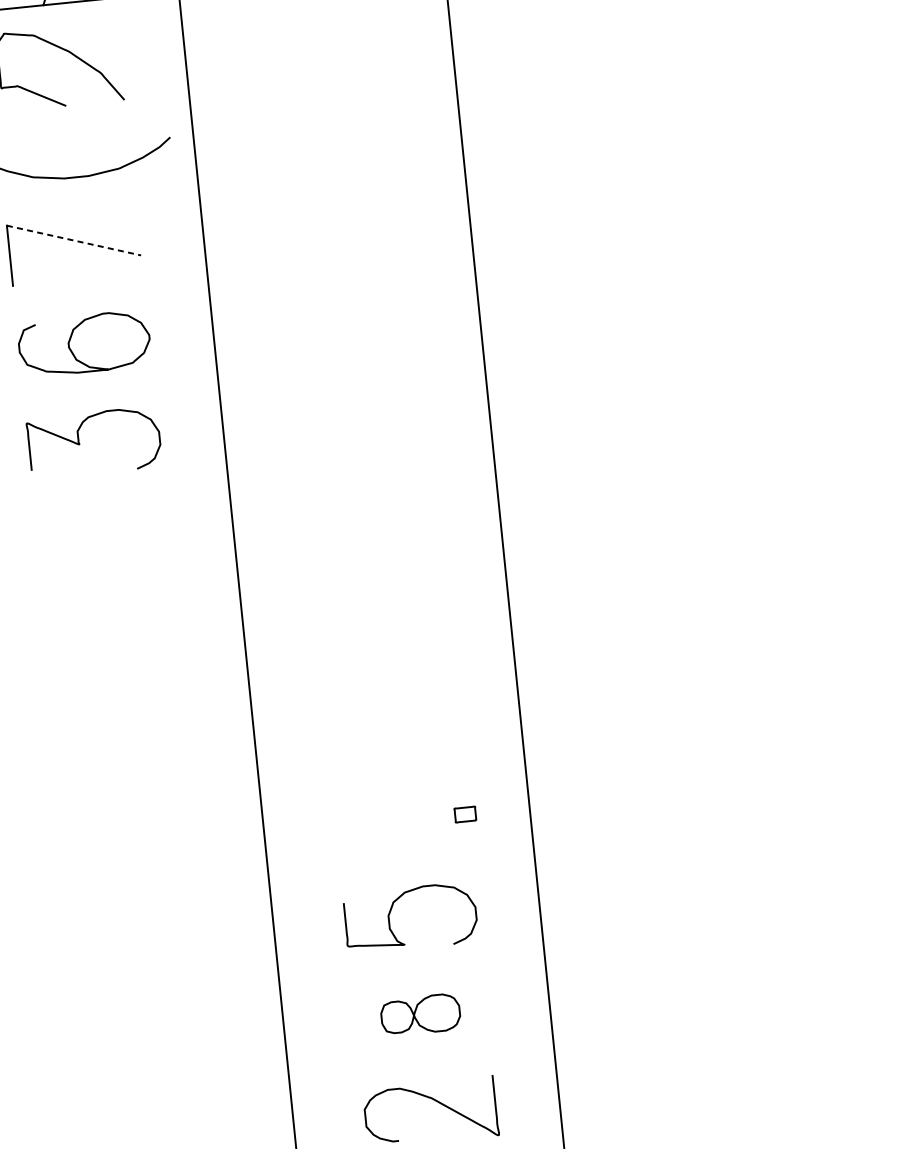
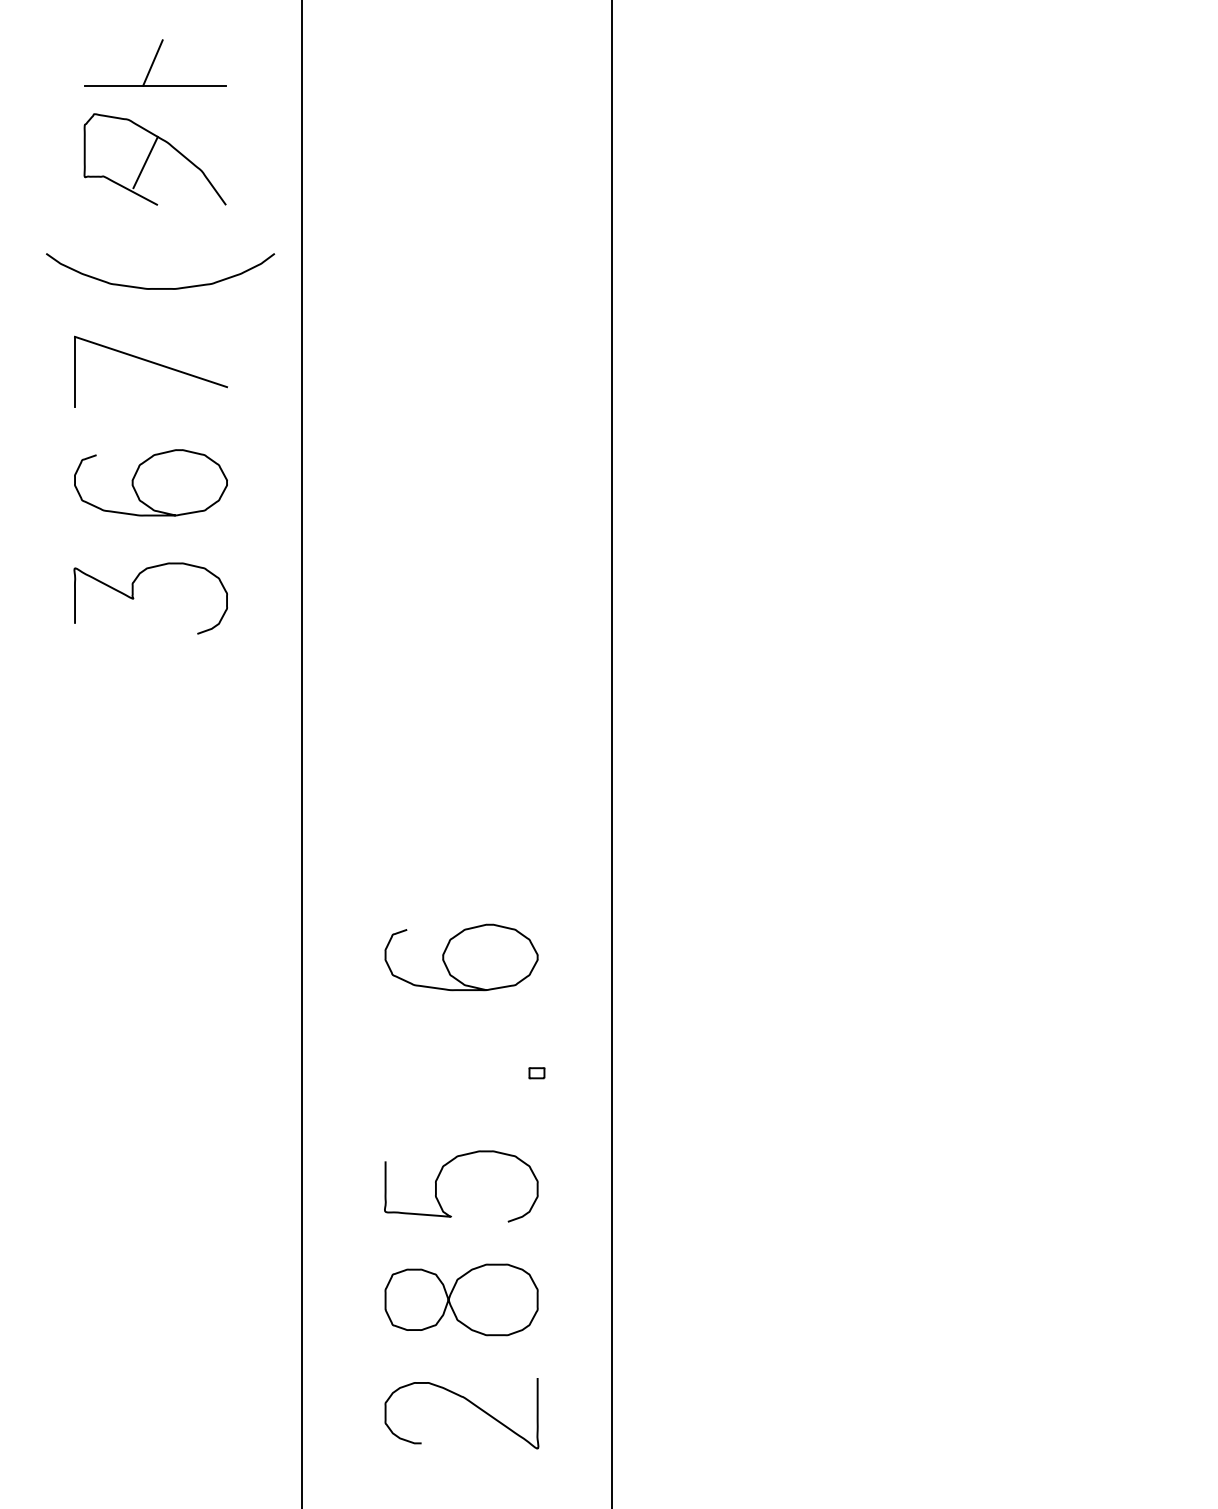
line: (51, 70) -> (145, 162), added
line: (74, 240) -> (151, 362), dashed -> solid
curve: (377, 717) -> (446, 950), added
part: (465, 814) -> (536, 1073), size x0.62
part: (420, 1014) -> (461, 1299), size x1.67

